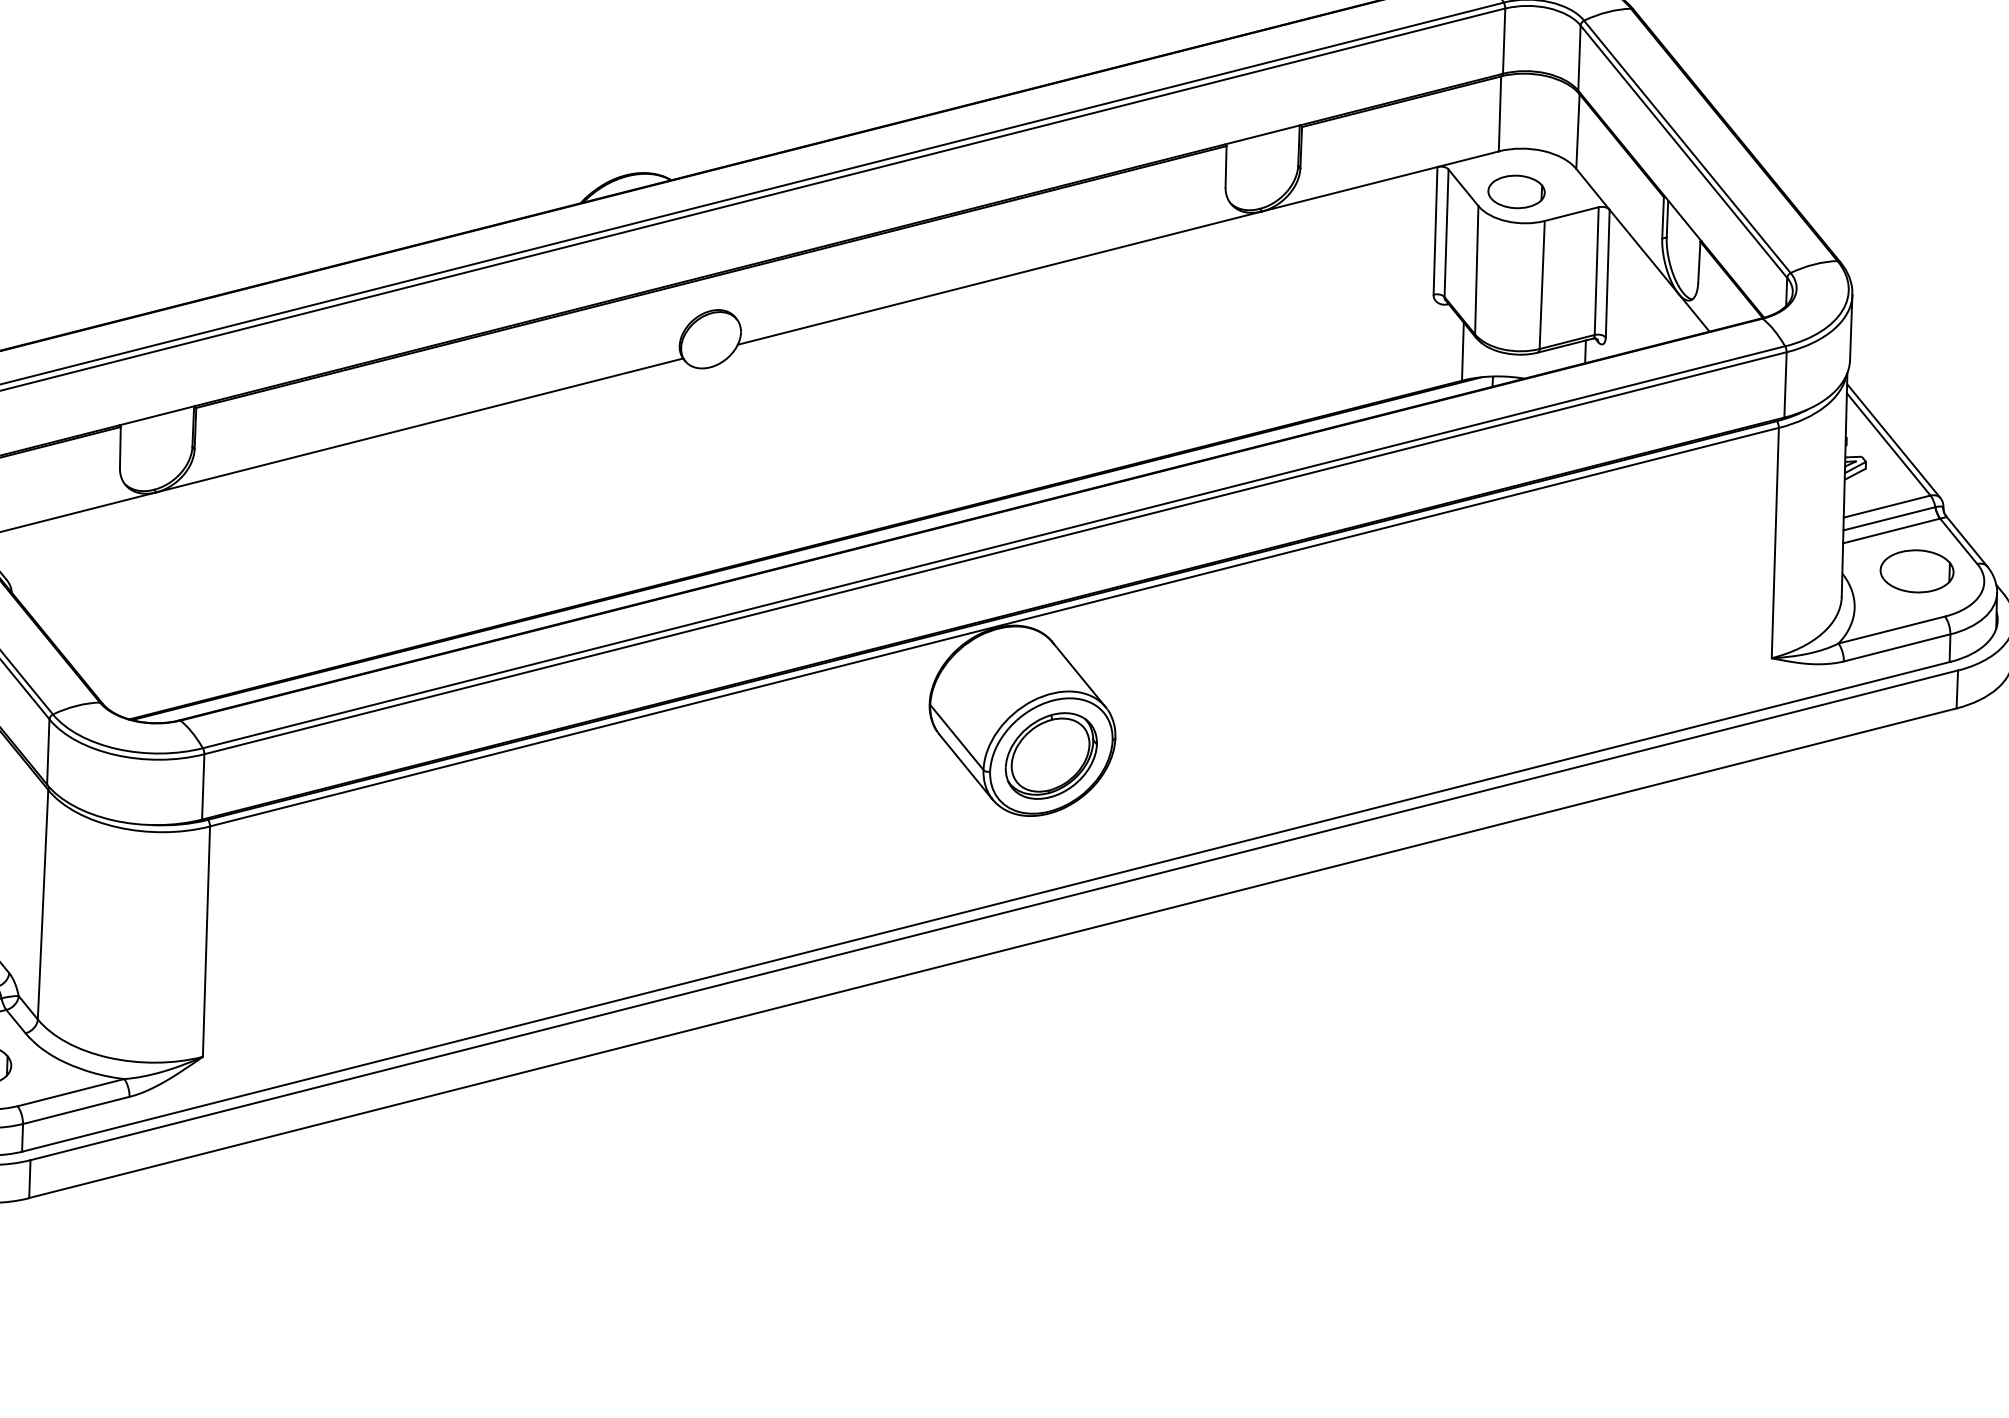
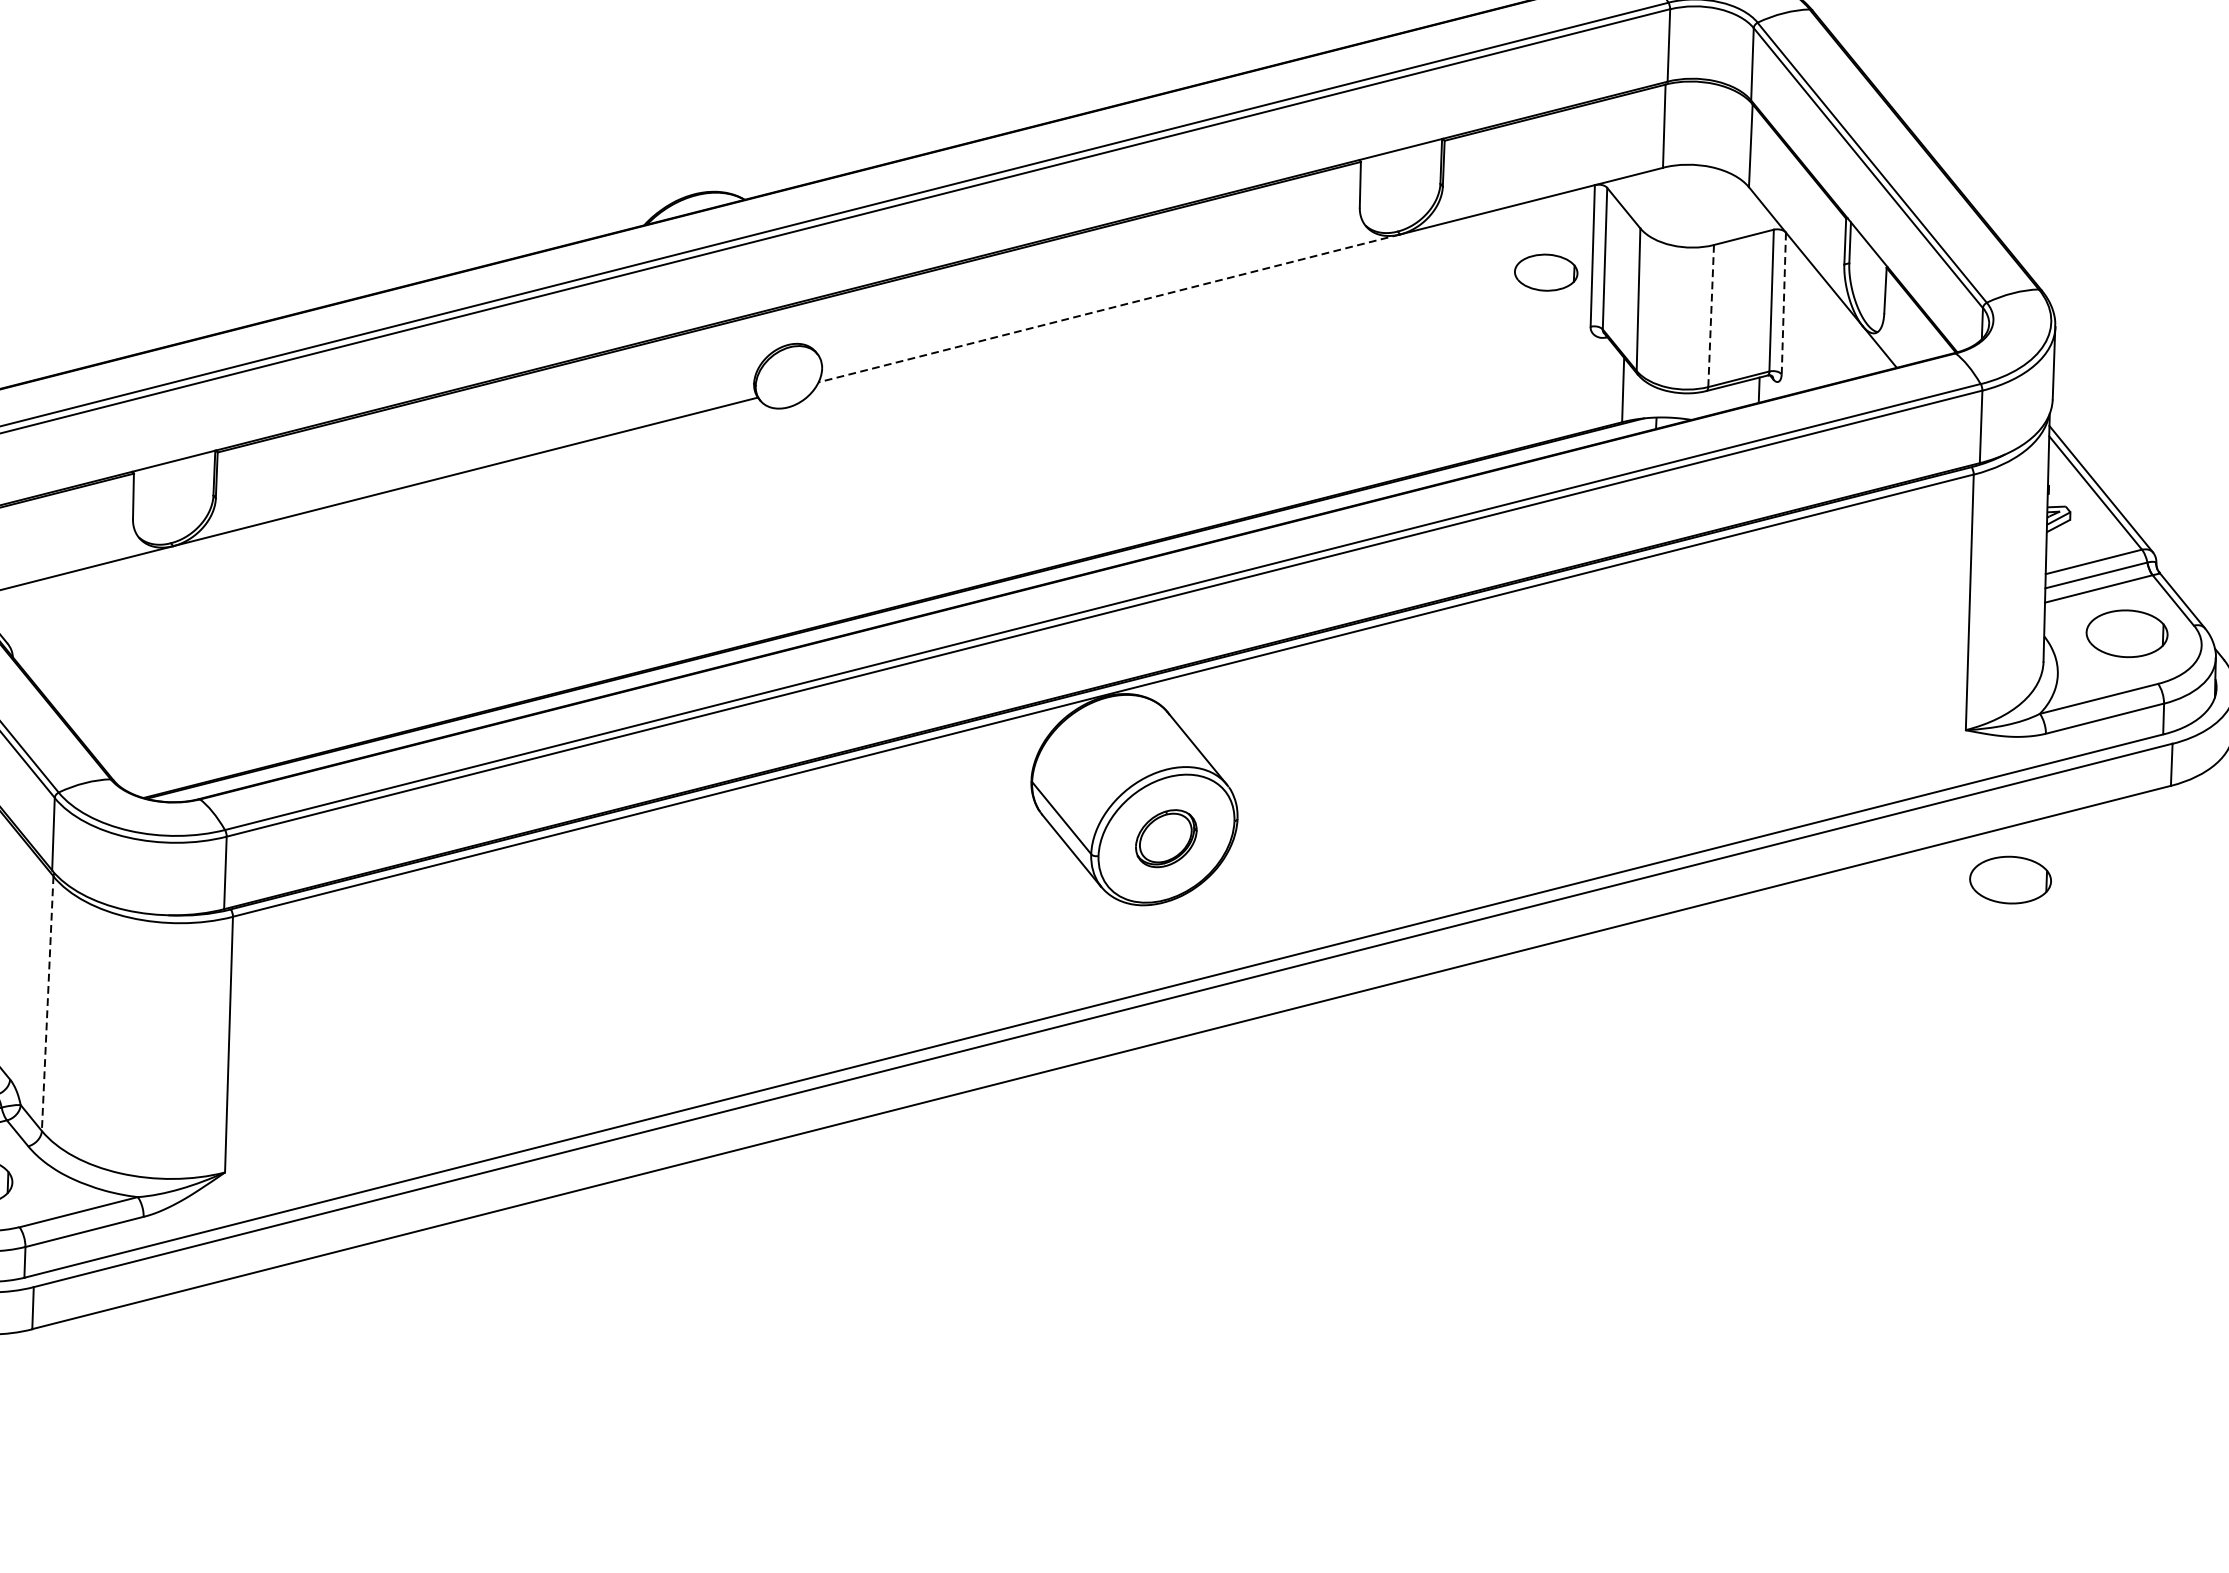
part: (1516, 191) -> (1546, 272), moved
line: (1607, 273) -> (1783, 303), solid -> dashed
line: (999, 278) -> (1108, 308), solid -> dashed
line: (1542, 285) -> (1711, 316), solid -> dashed
part: (1050, 755) -> (1165, 838), size x0.6
part: (1811, 793) -> (2009, 880), added
line: (43, 904) -> (48, 1003), solid -> dashed

